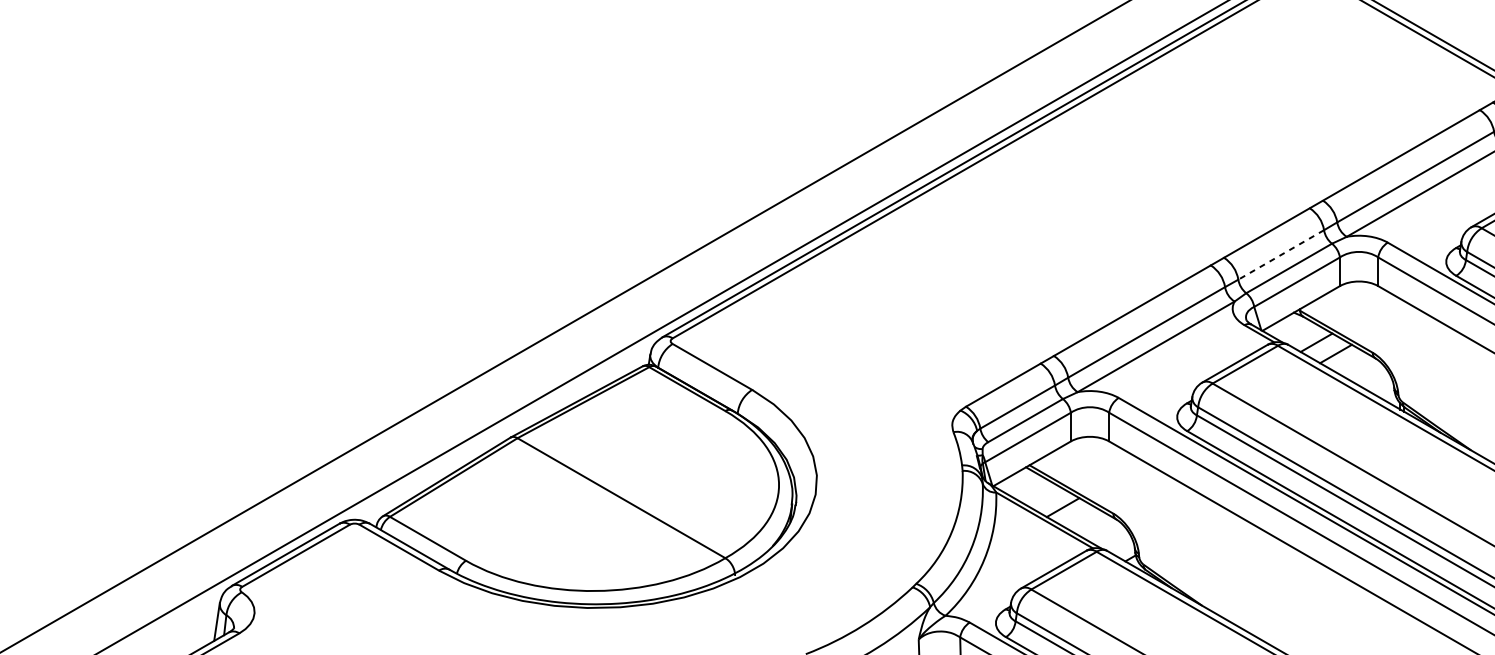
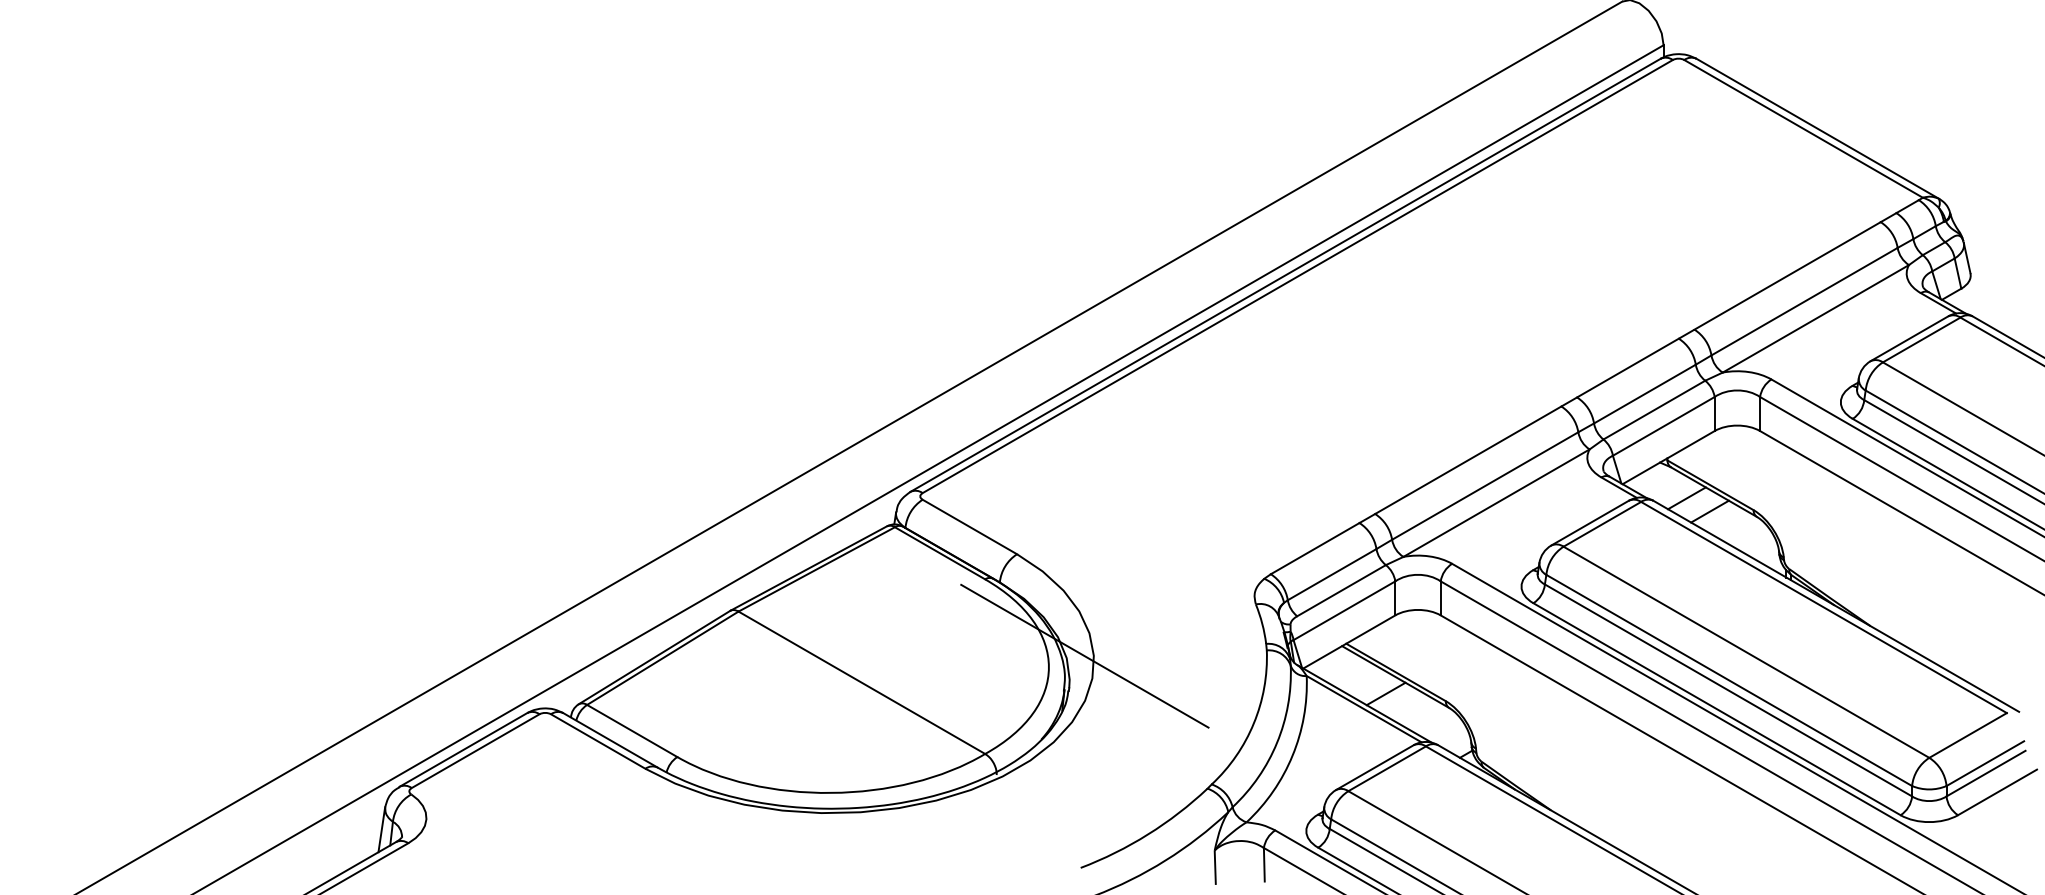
line: (1280, 255) -> (1644, 394), dashed -> solid
line: (809, 476) -> (1084, 656), added

